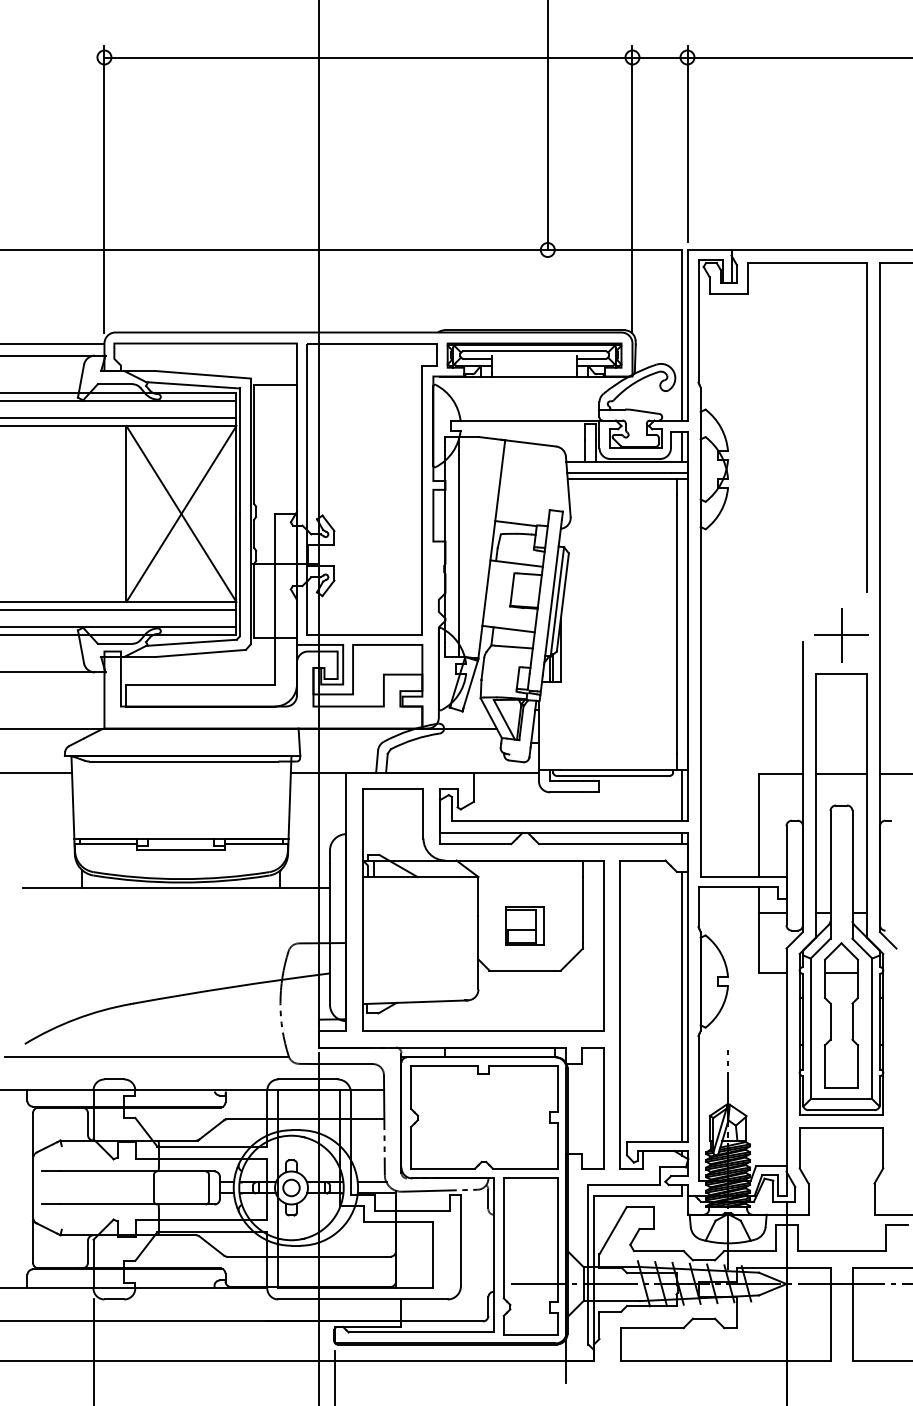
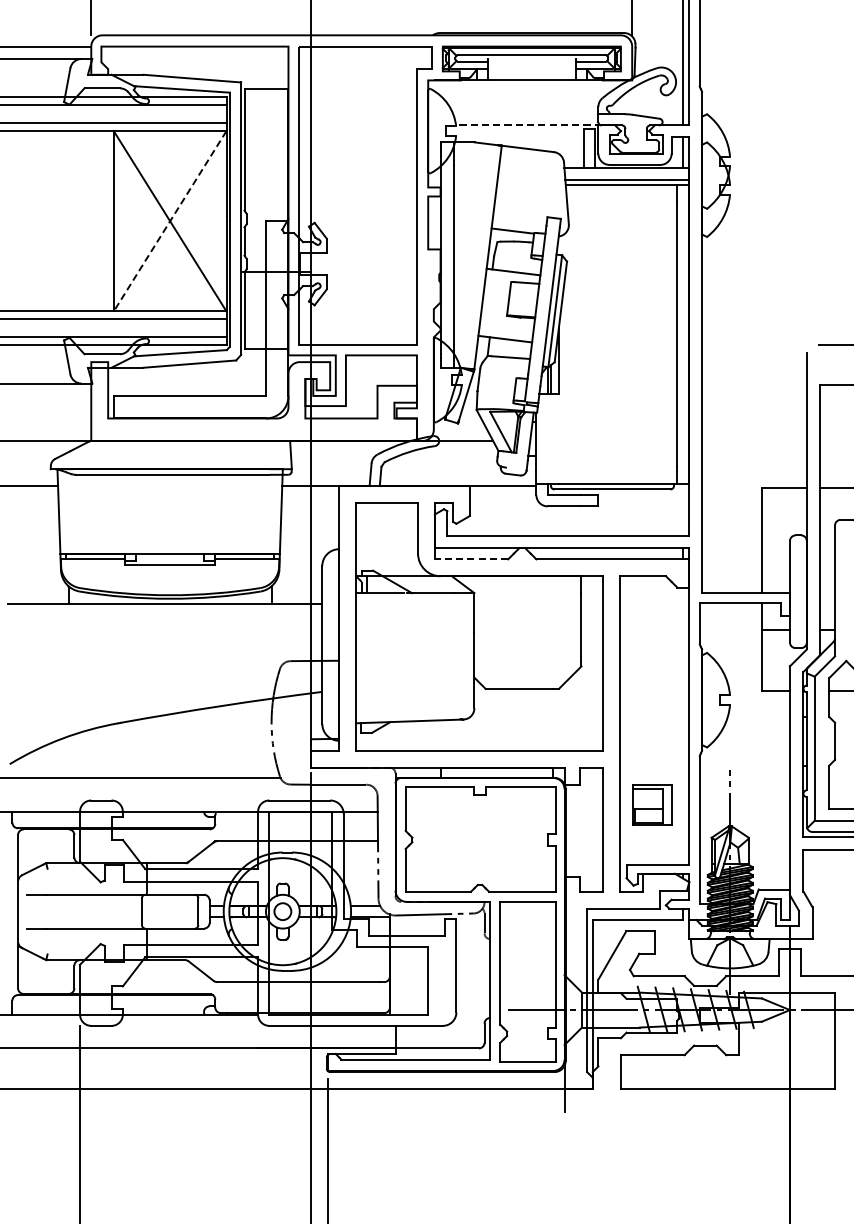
line: (531, 420) -> (528, 125), solid -> dashed
line: (181, 514) -> (170, 221), solid -> dashed
line: (841, 634) -> (846, 344), removed
line: (681, 795) -> (682, 509), removed
line: (475, 844) -> (471, 559), solid -> dashed
part: (524, 925) -> (651, 804), moved
line: (681, 1006) -> (682, 725), removed

